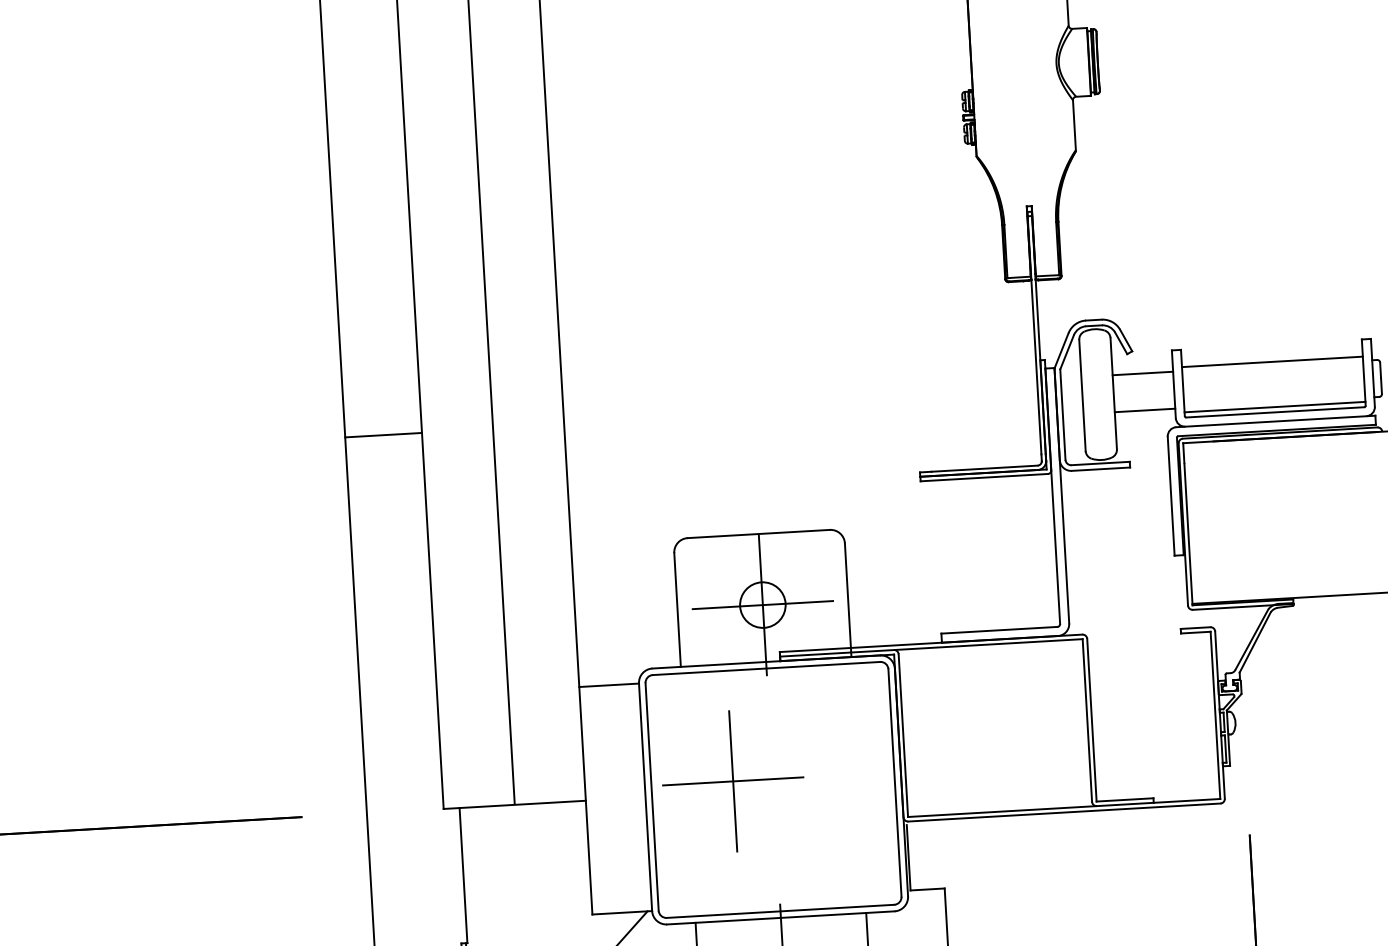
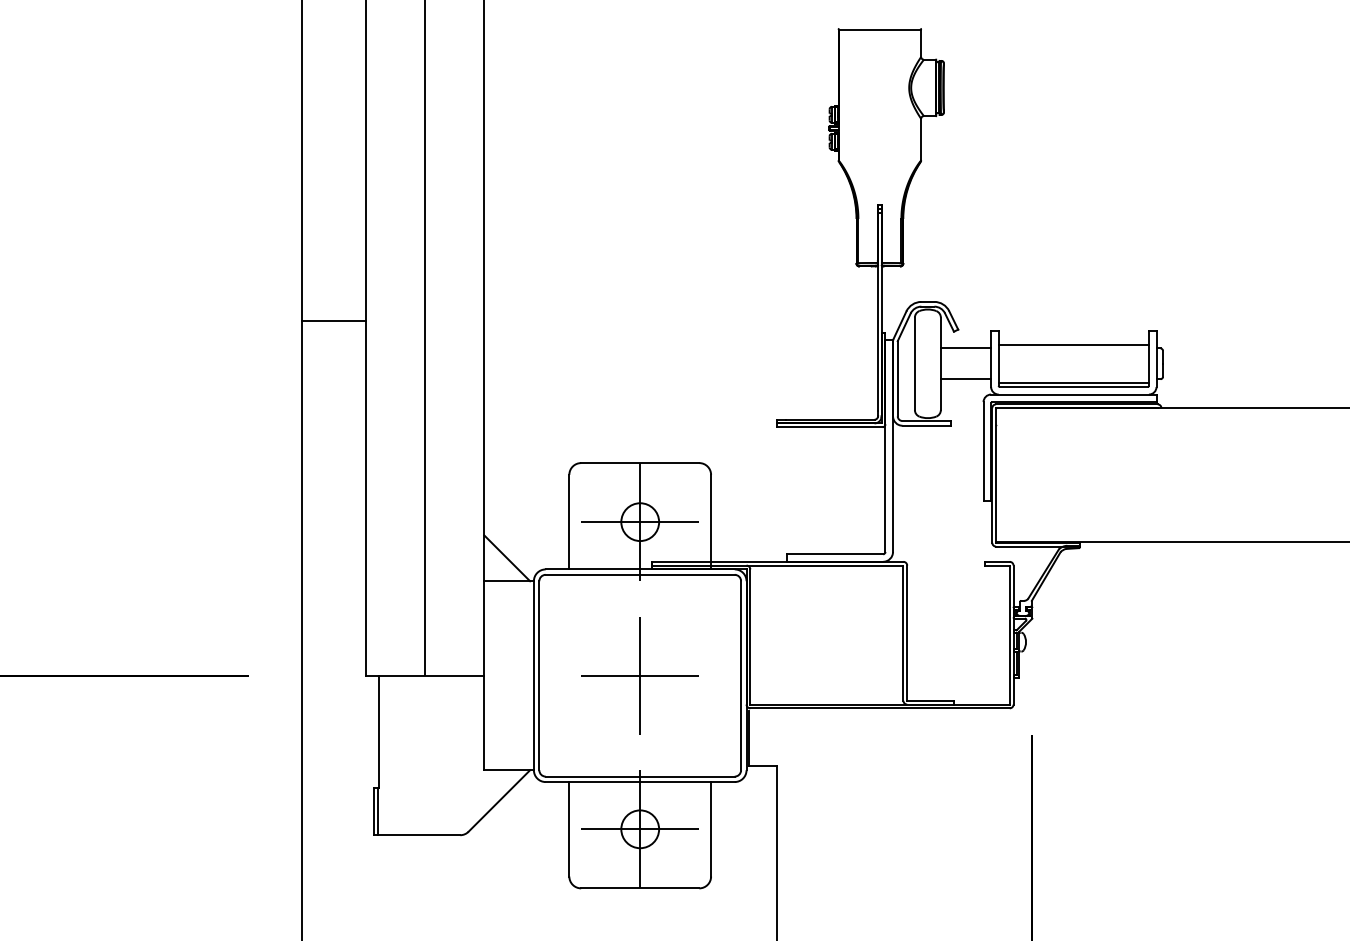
line: (383, 435) -> (334, 321), moved
line: (605, 658) -> (507, 558), added
part: (732, 781) -> (639, 675), moved

